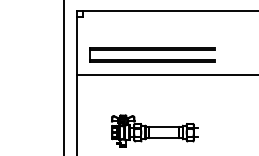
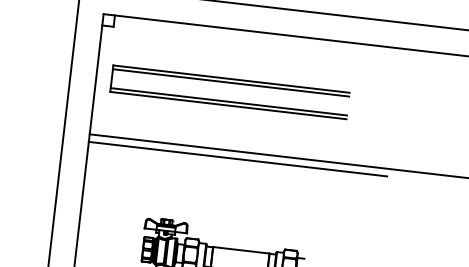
part: (152, 54) -> (230, 91), moved
line: (156, 79) -> (237, 159), added

